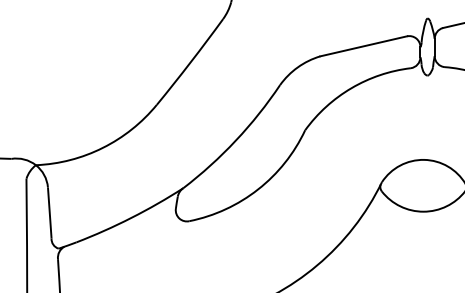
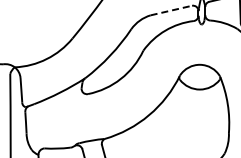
line: (364, 46) -> (171, 10), solid -> dashed

